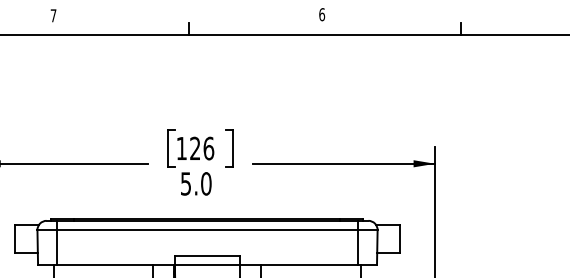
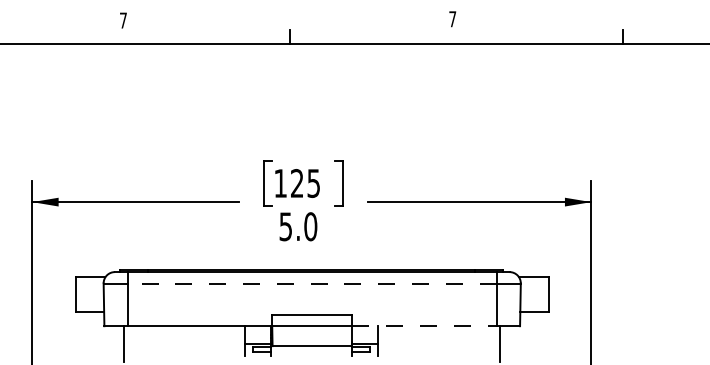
text: (321, 14) -> (452, 19), 6 -> 7
text: (208, 147) -> (313, 182), 126 -> 125
line: (206, 230) -> (311, 283), solid -> dashed
line: (299, 265) -> (424, 326), solid -> dashed

